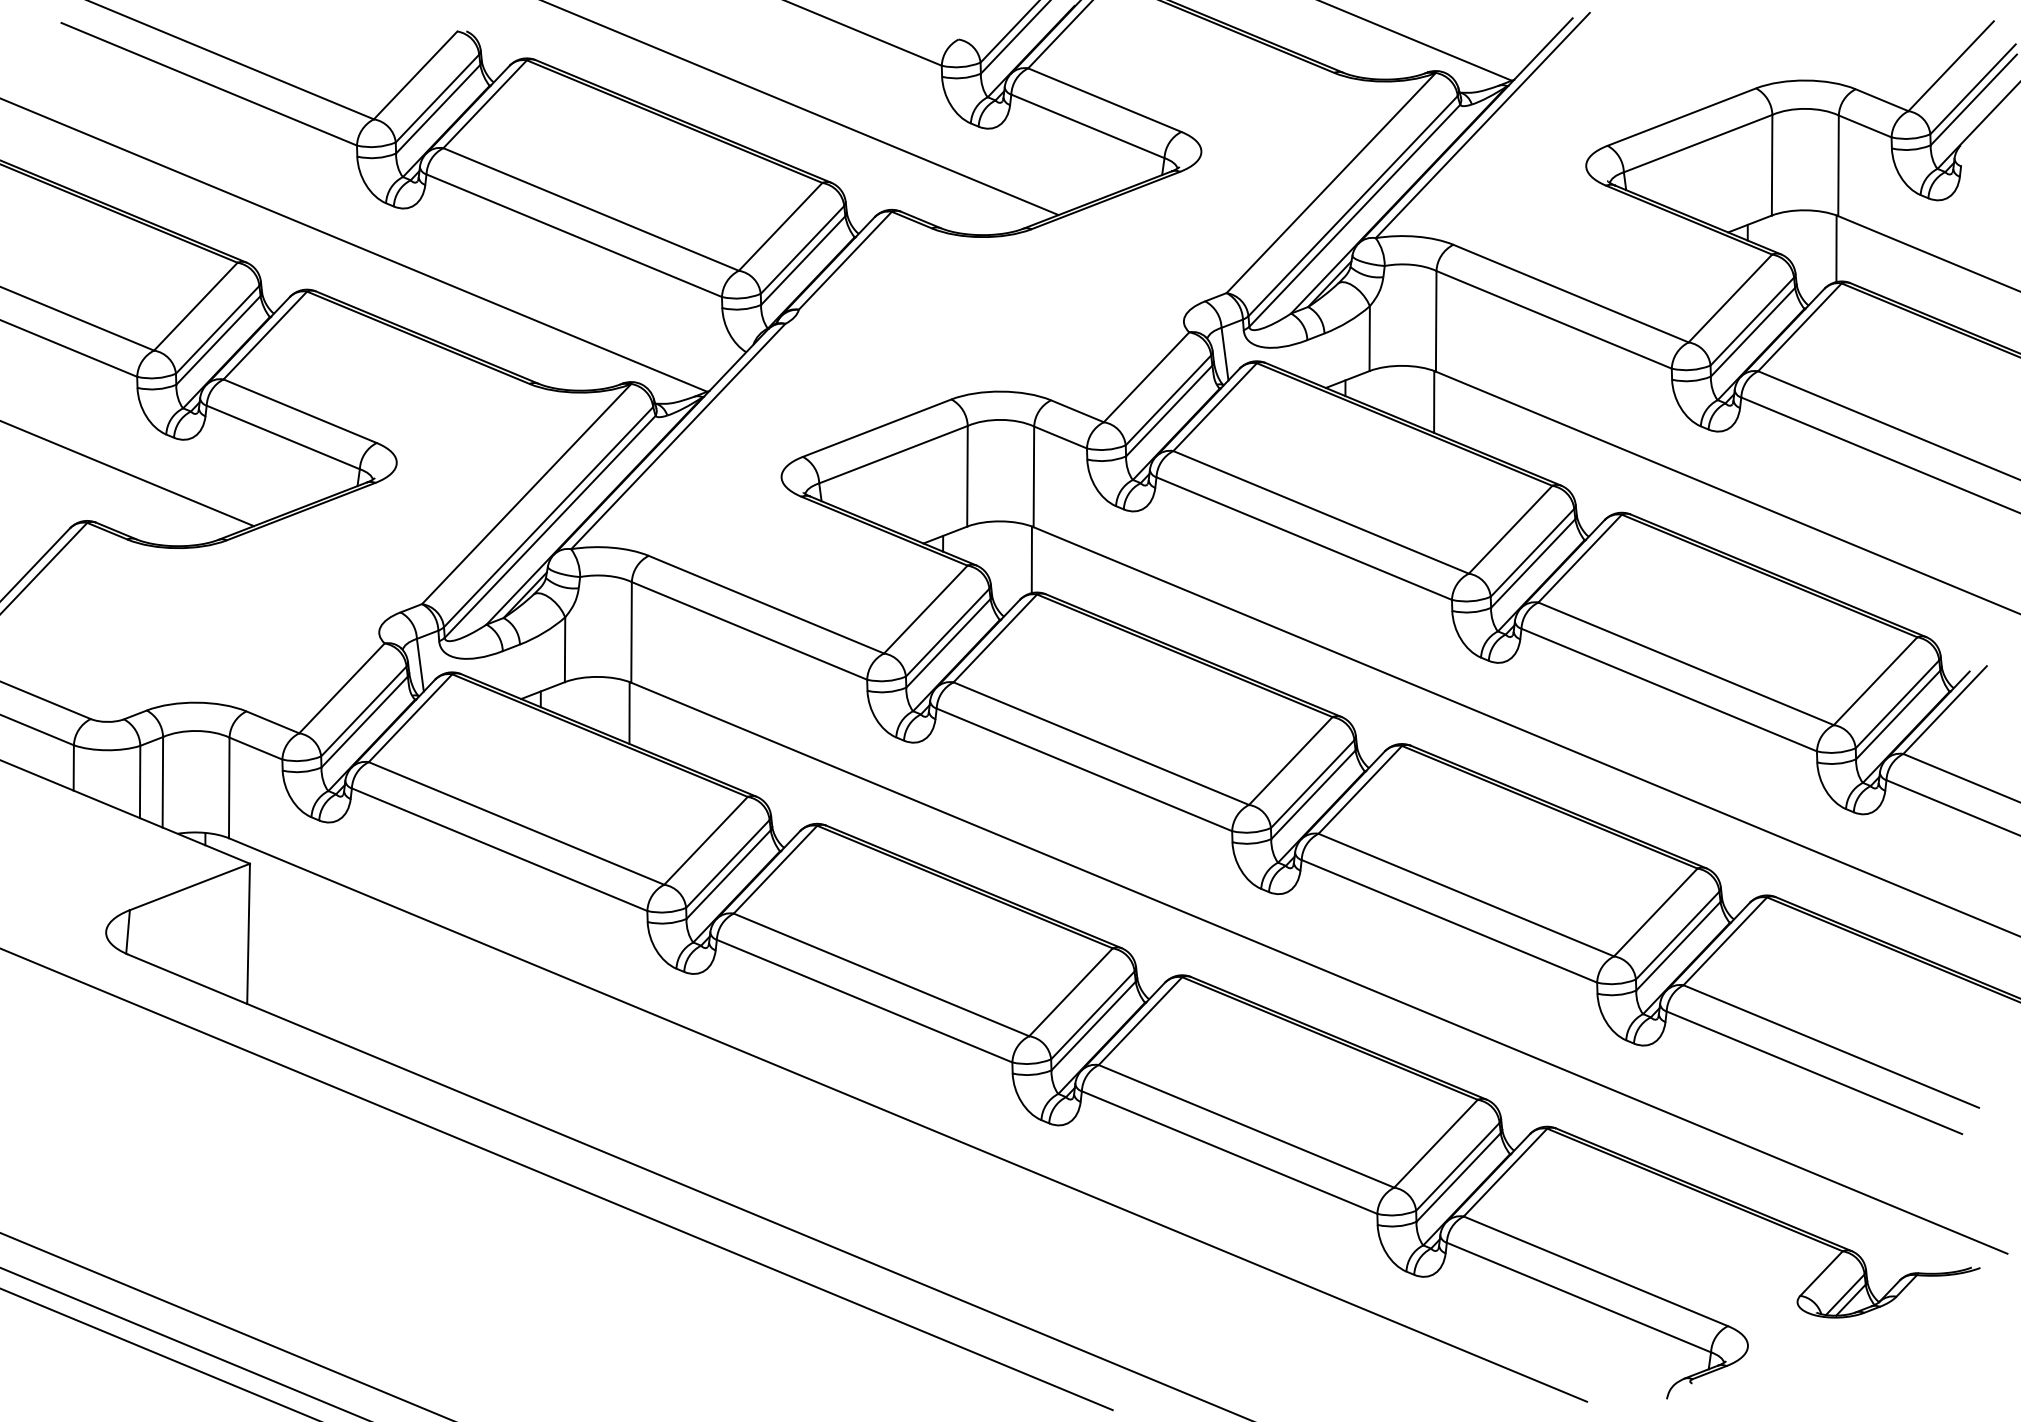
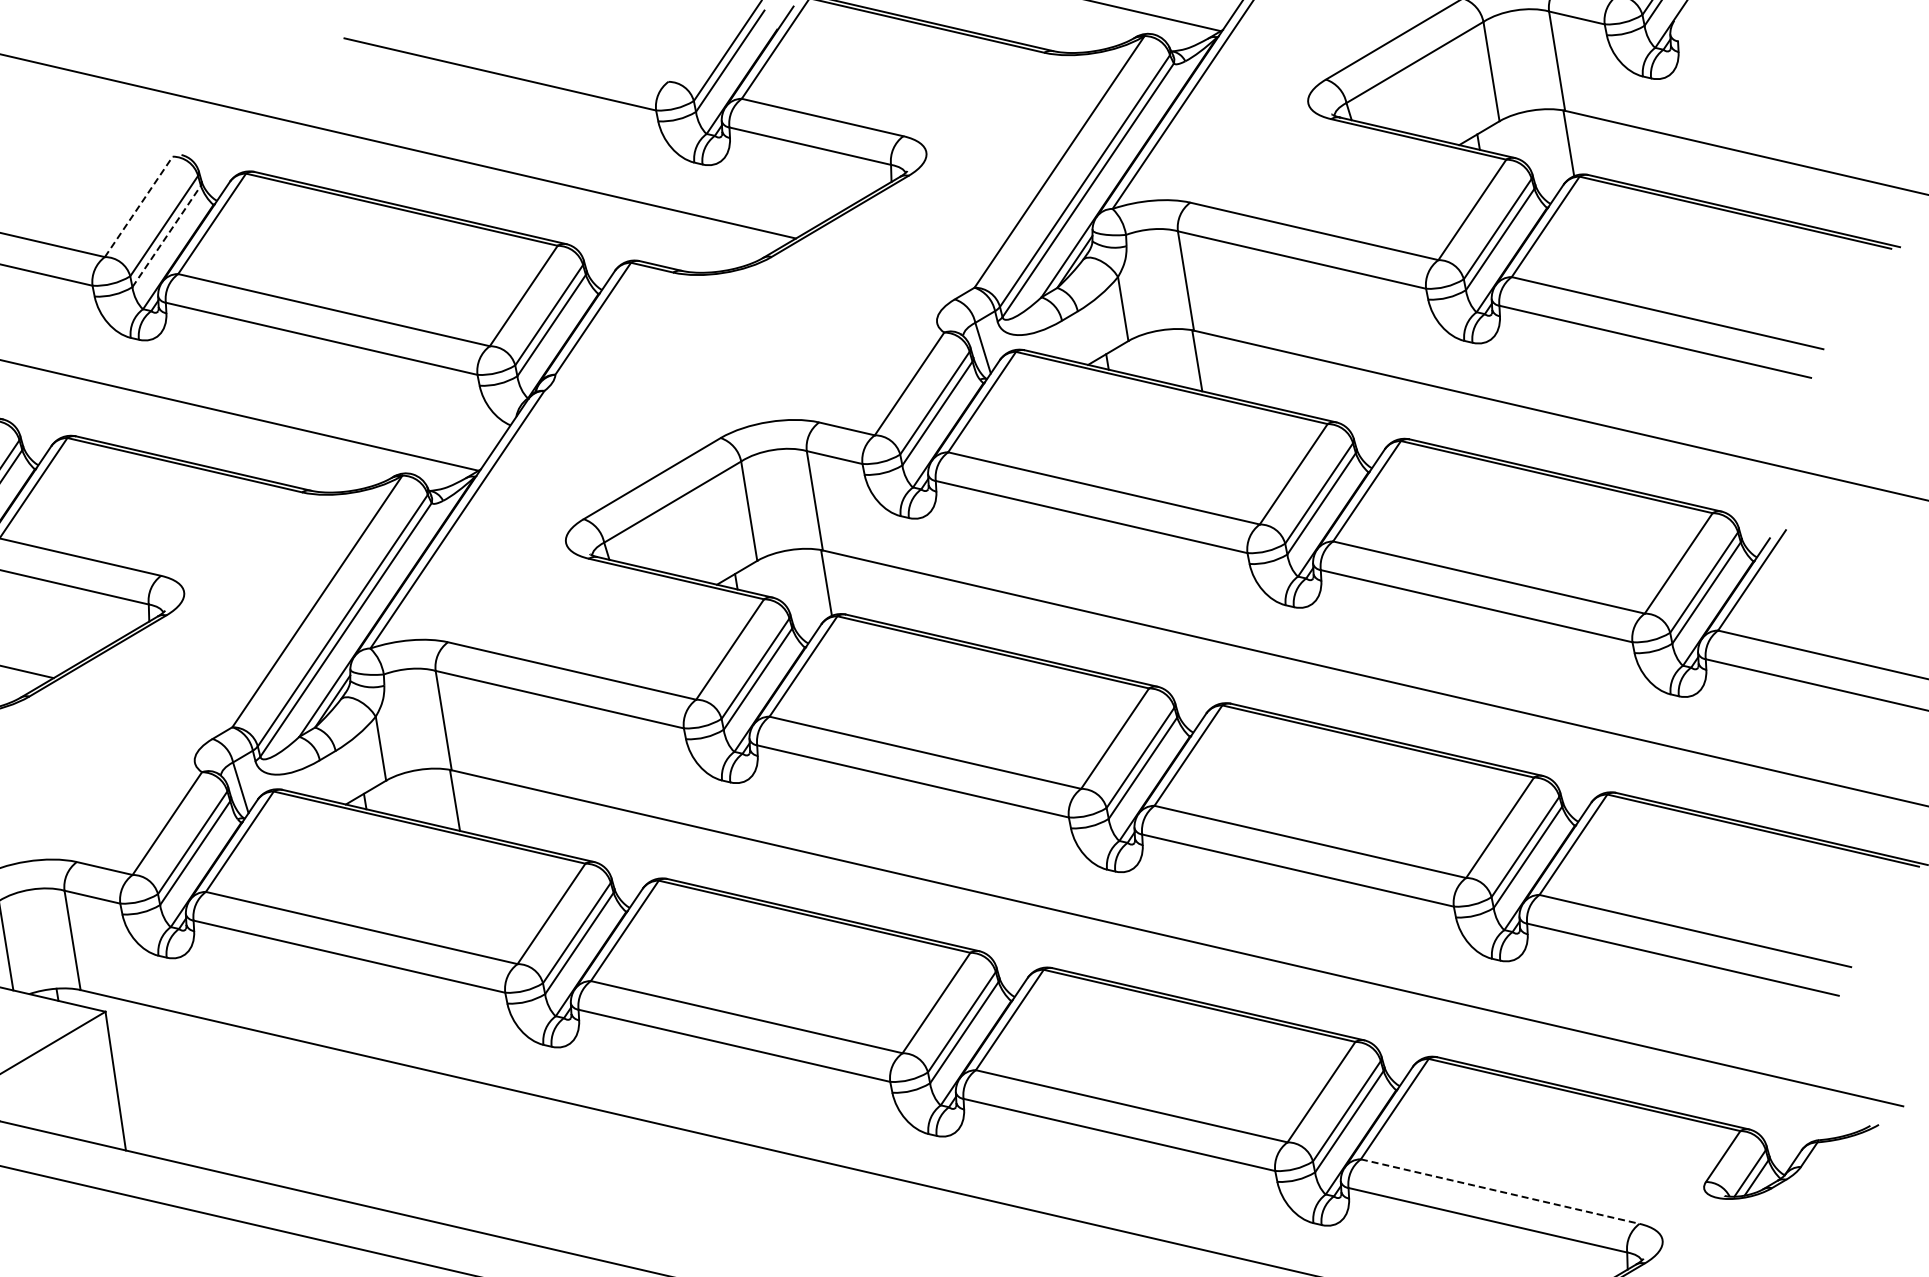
line: (415, 75) -> (138, 206), solid -> dashed
line: (438, 108) -> (166, 235), solid -> dashed
line: (1596, 1271) -> (1500, 1191), solid -> dashed

